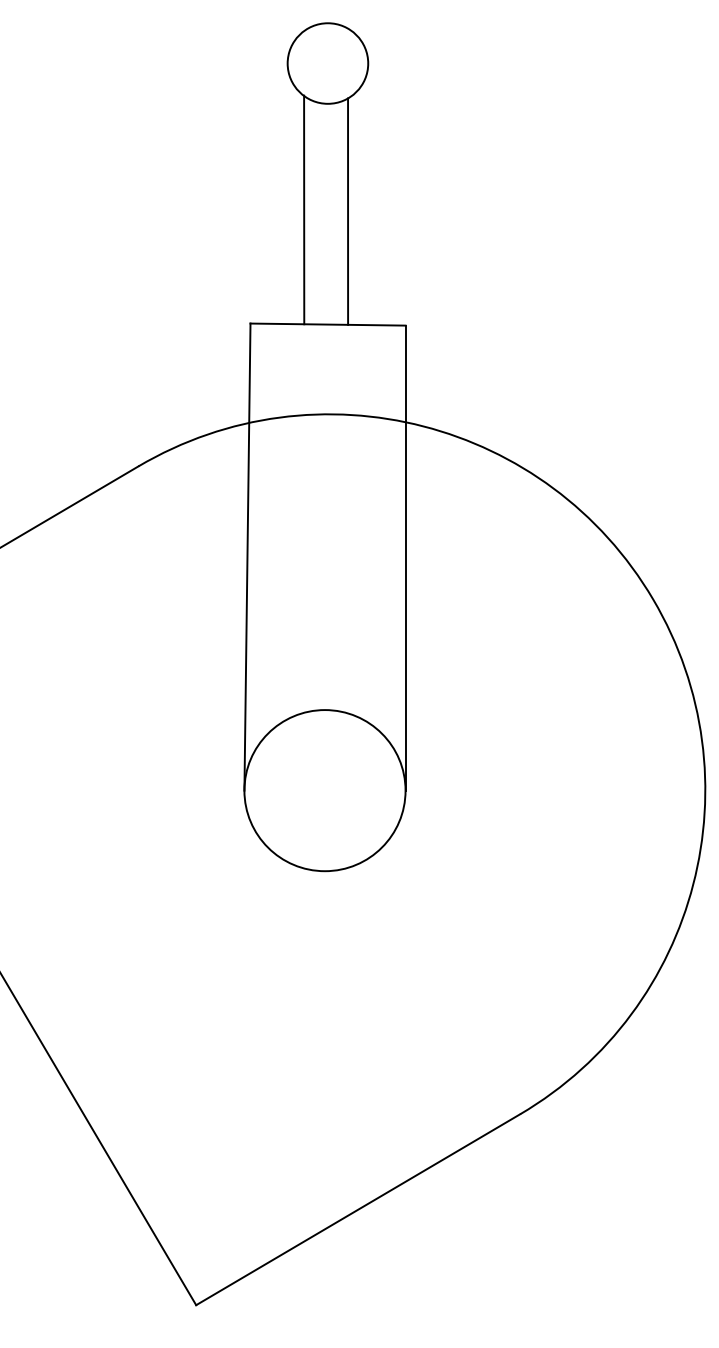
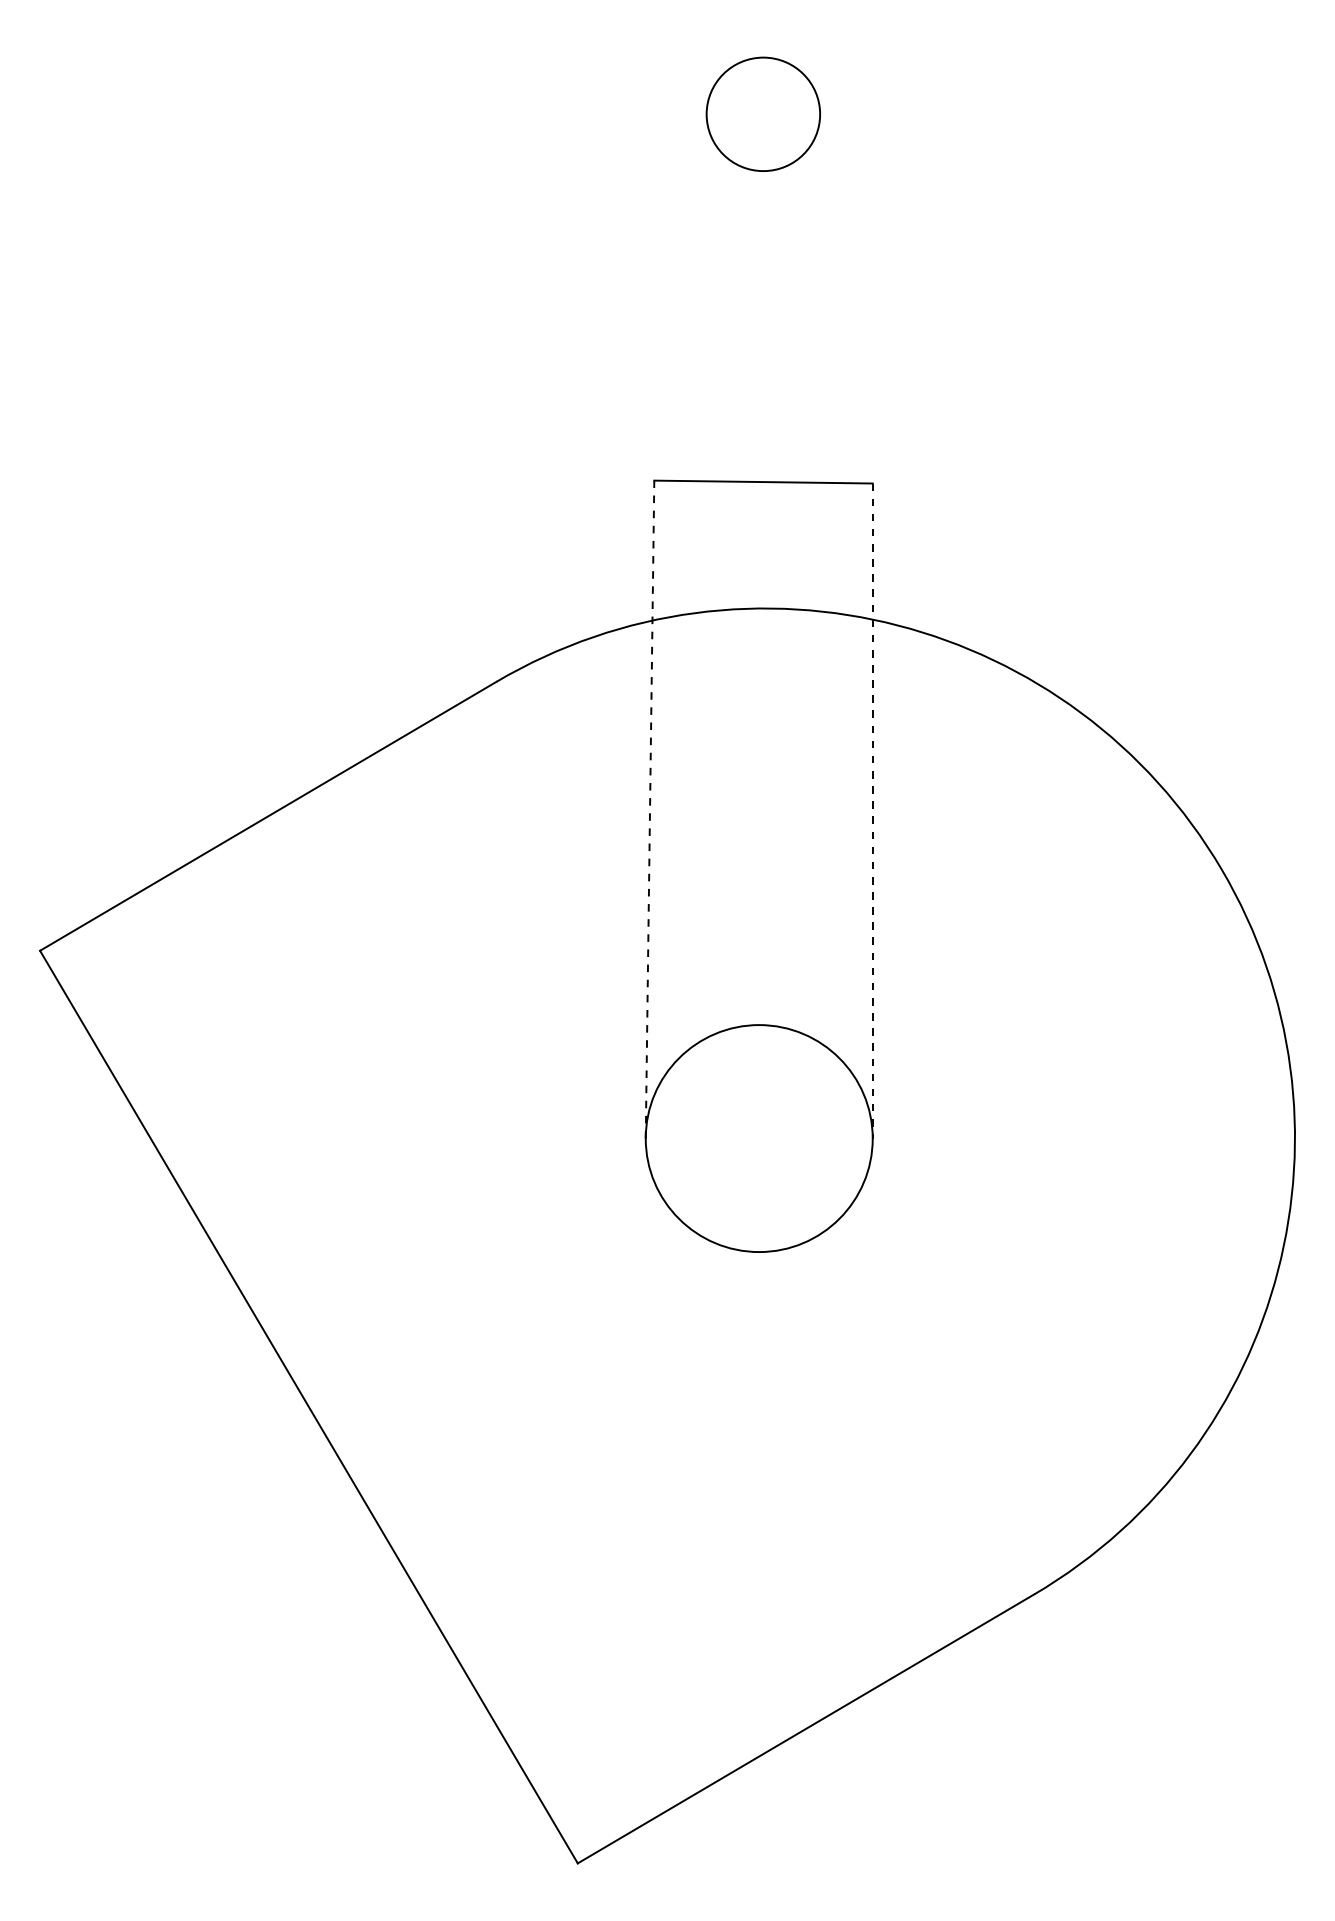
line: (303, 209) -> (729, 320), removed
line: (347, 211) -> (791, 322), removed
line: (247, 557) -> (650, 809), solid -> dashed
line: (405, 558) -> (872, 811), solid -> dashed

